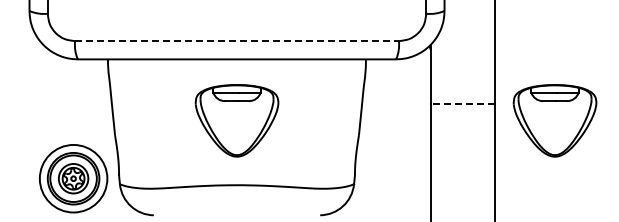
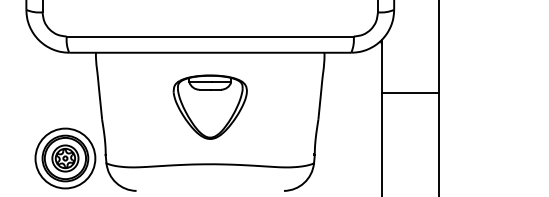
line: (237, 41) -> (210, 36), dashed -> solid
line: (462, 104) -> (410, 92), dashed -> solid
part: (554, 120) -> (491, 106), removed

